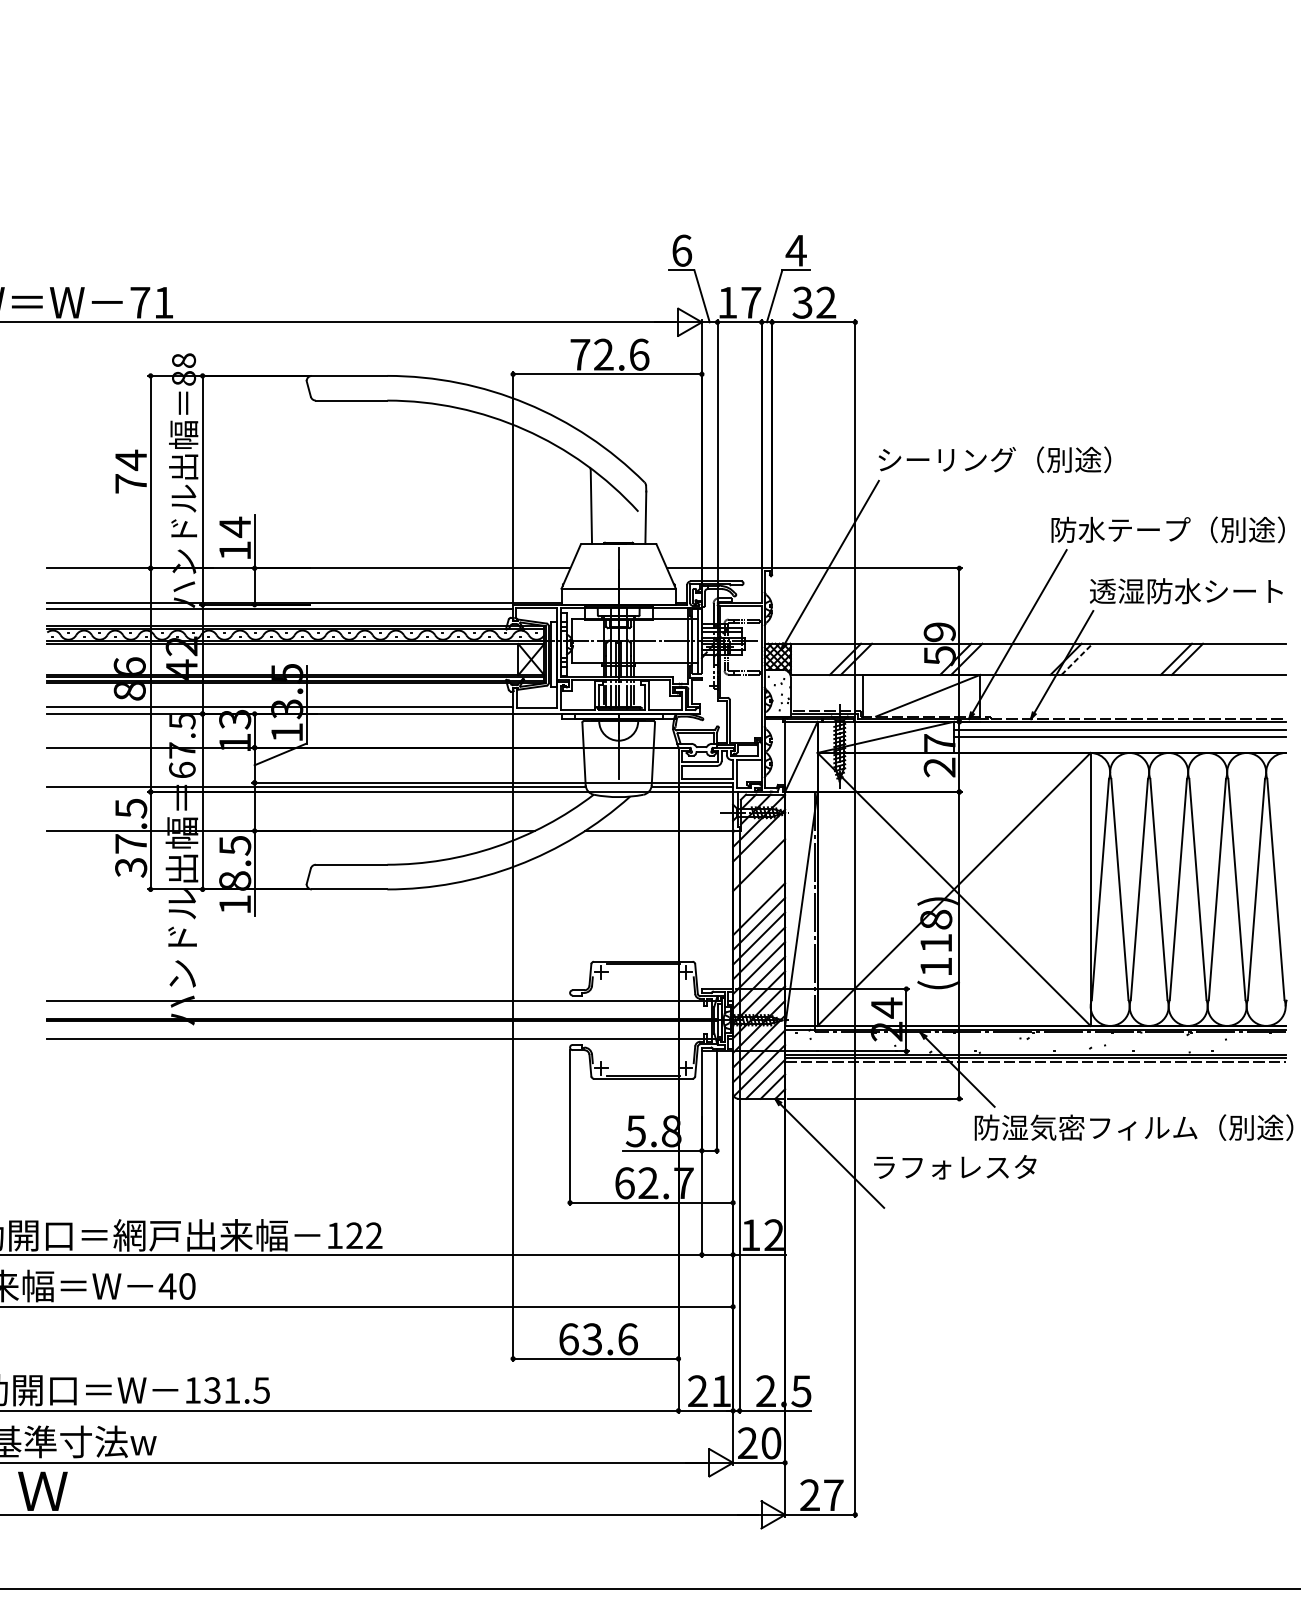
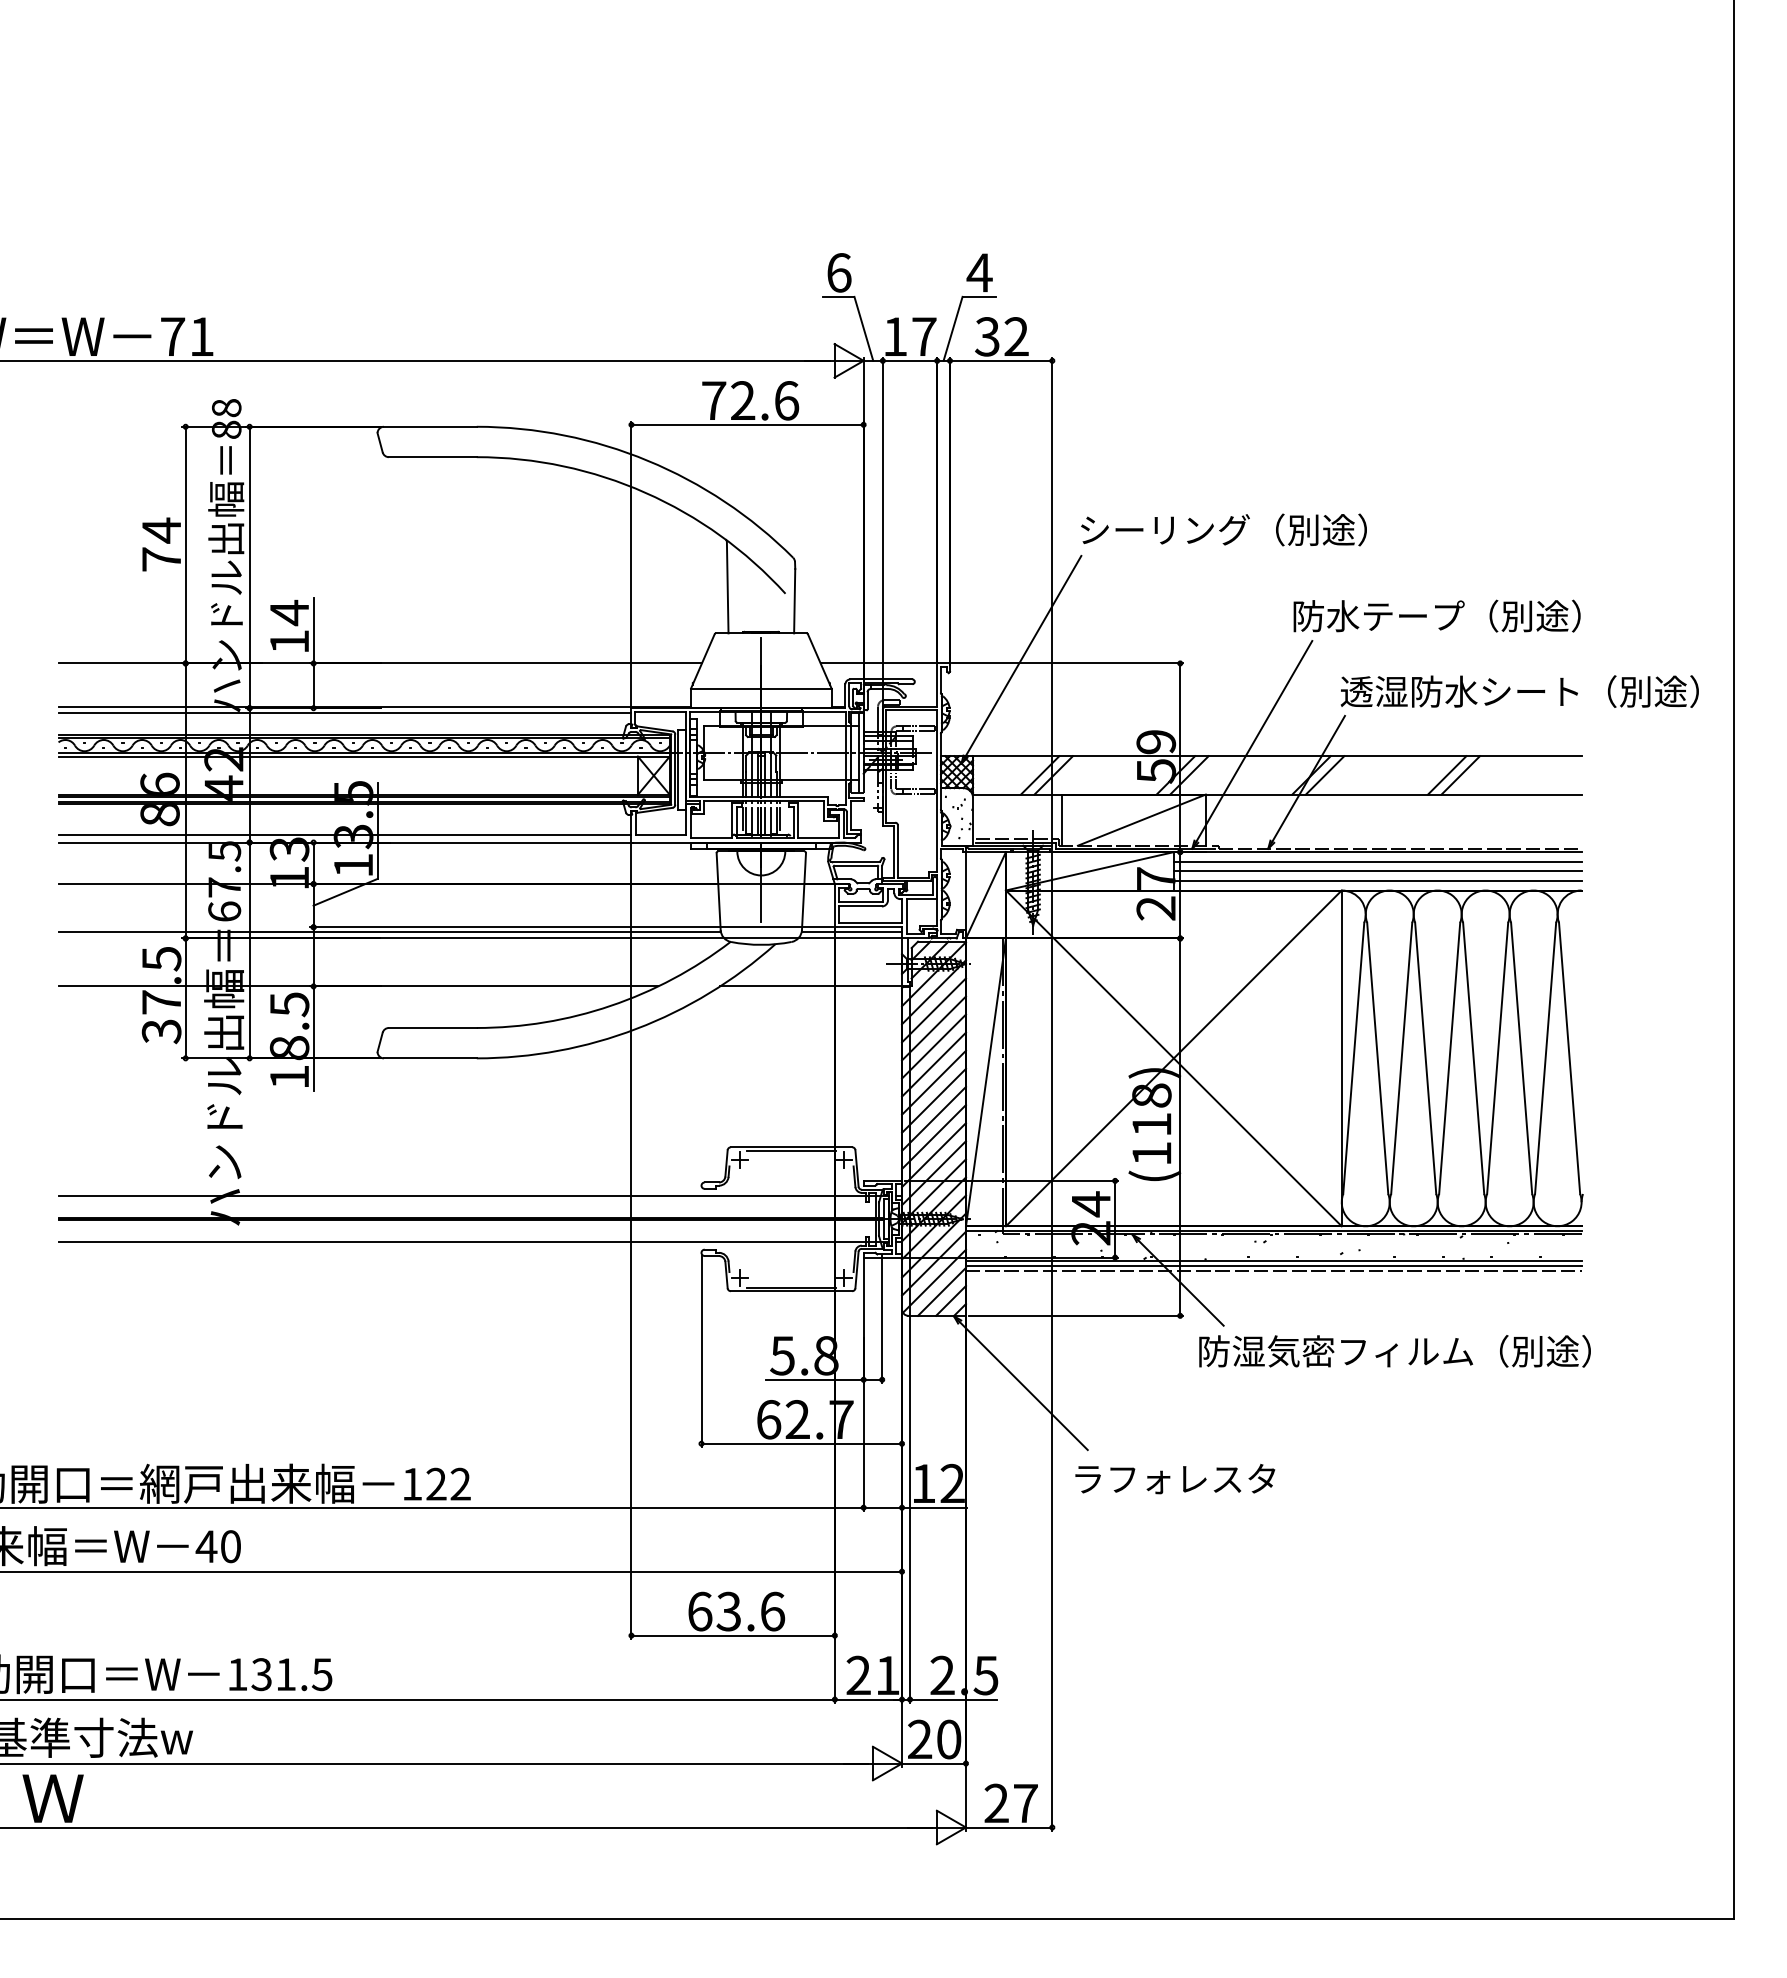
line: (1077, 659) -> (1325, 775), dashed -> solid
line: (621, 696) -> (764, 821), added
line: (1119, 744) -> (1377, 880), added
line: (758, 850) -> (933, 1010), added
line: (758, 879) -> (933, 1046), added
line: (758, 894) -> (933, 1064), added
text: (955, 1167) -> (1175, 1479), moved

